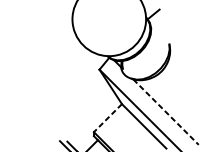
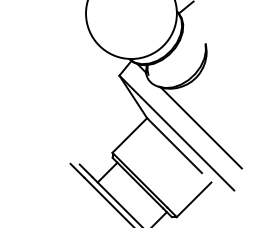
line: (166, 112) -> (201, 128), dashed -> solid
line: (107, 118) -> (129, 135), dashed -> solid

